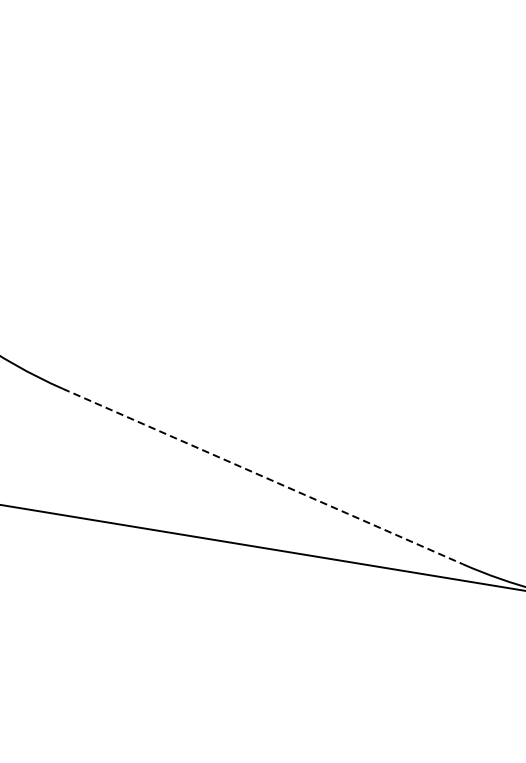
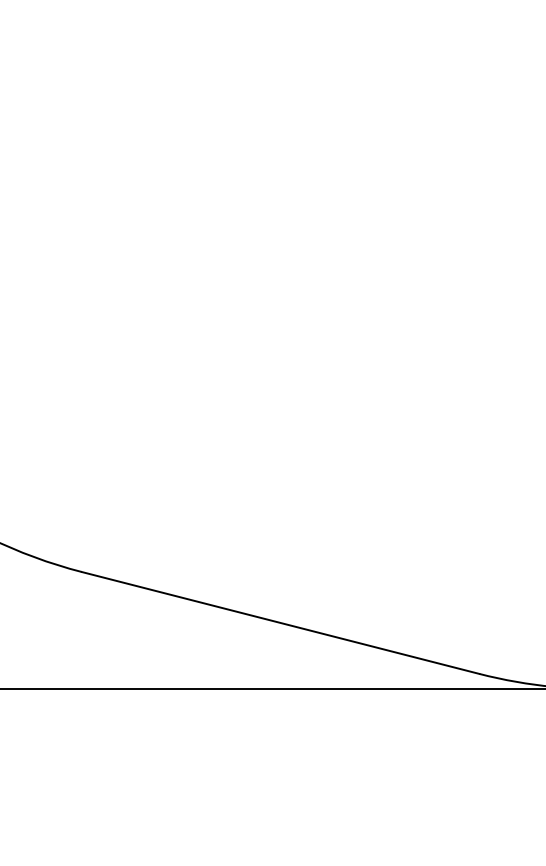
line: (263, 477) -> (281, 623), dashed -> solid

